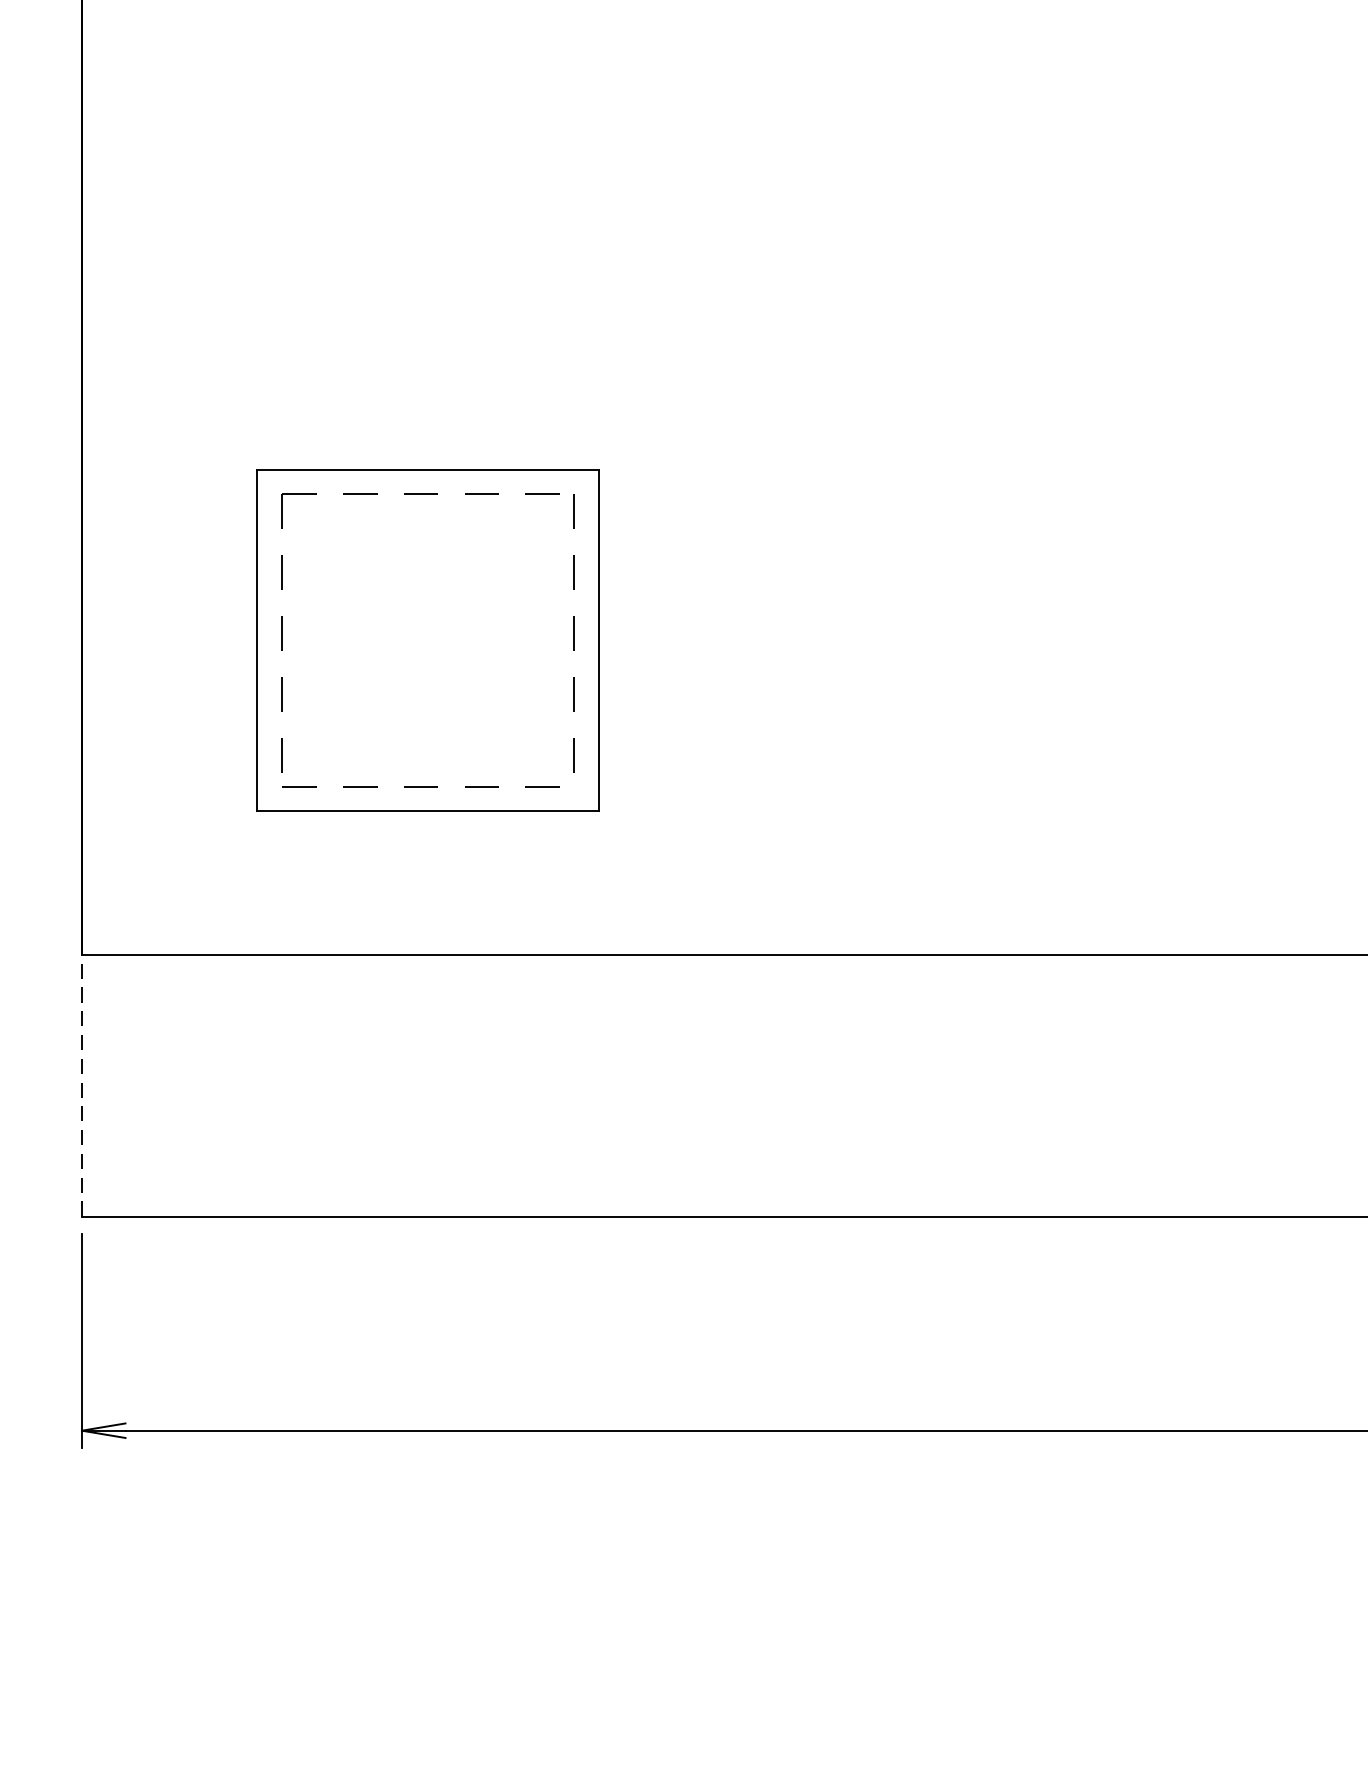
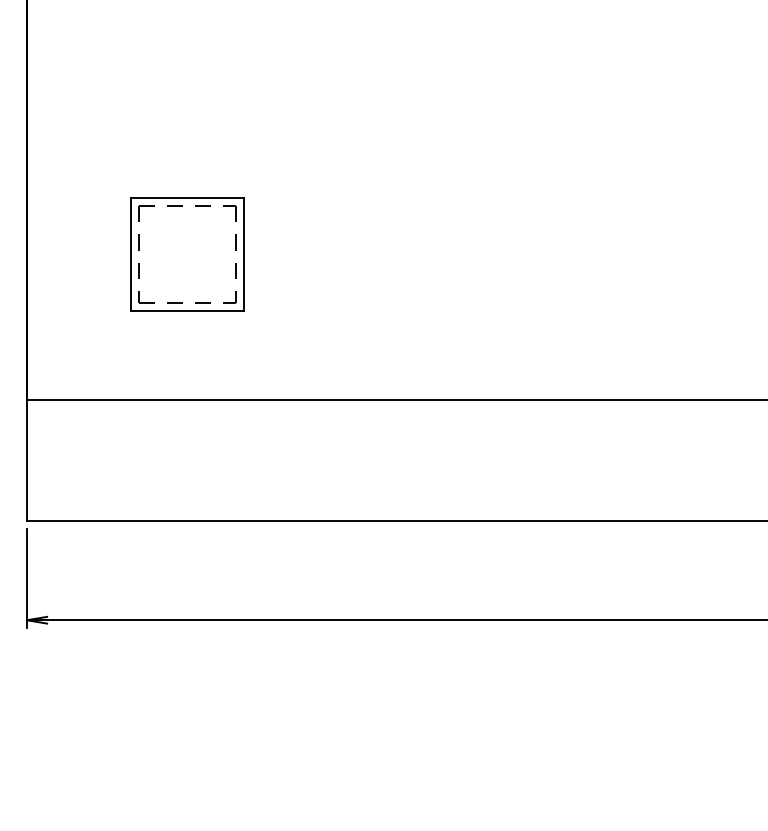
part: (428, 640) -> (187, 254), size x0.71
line: (80, 1085) -> (26, 460), dashed -> solid

